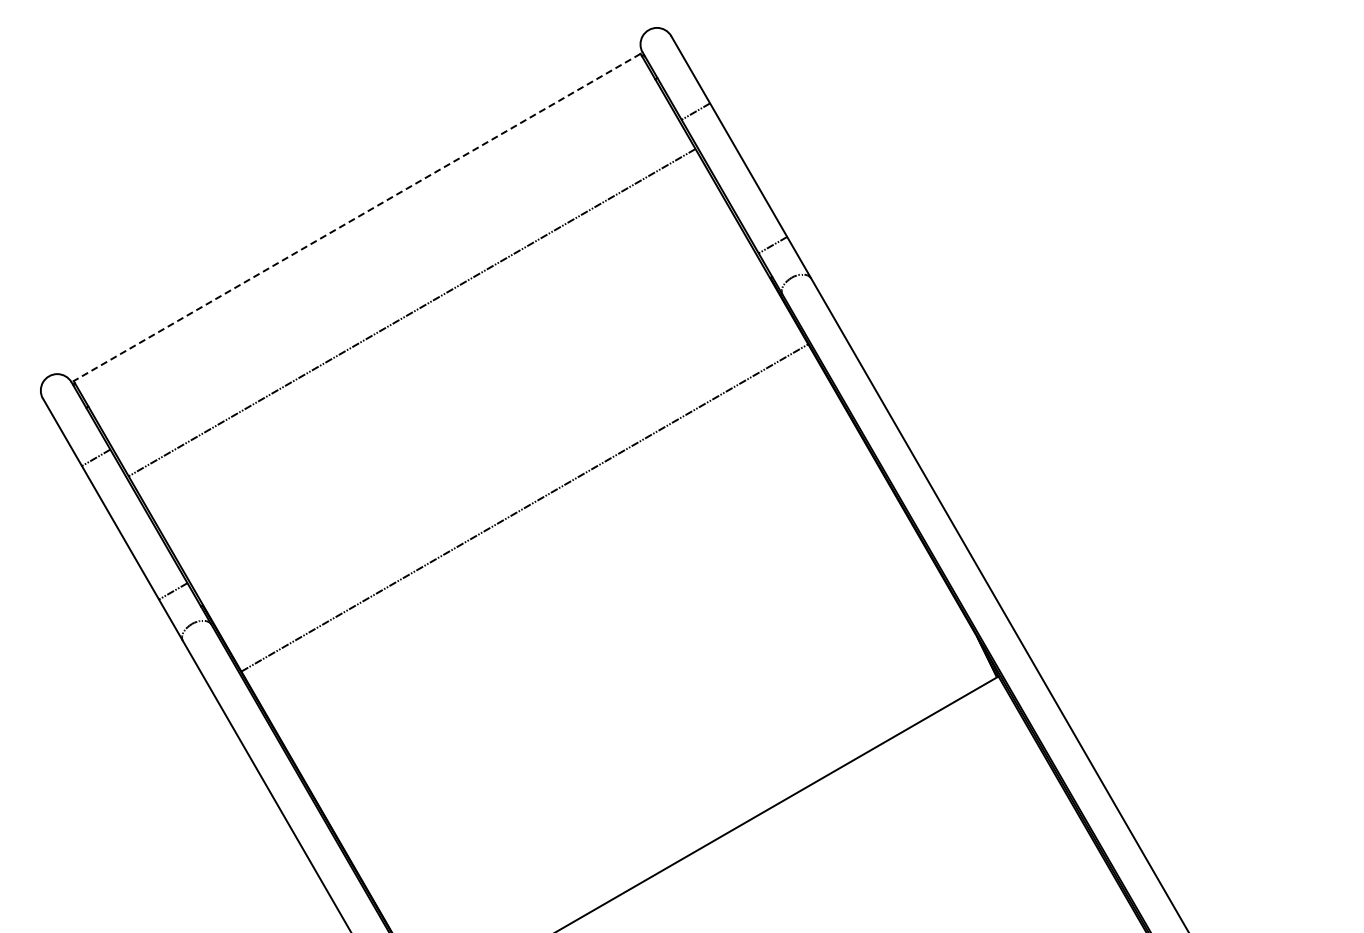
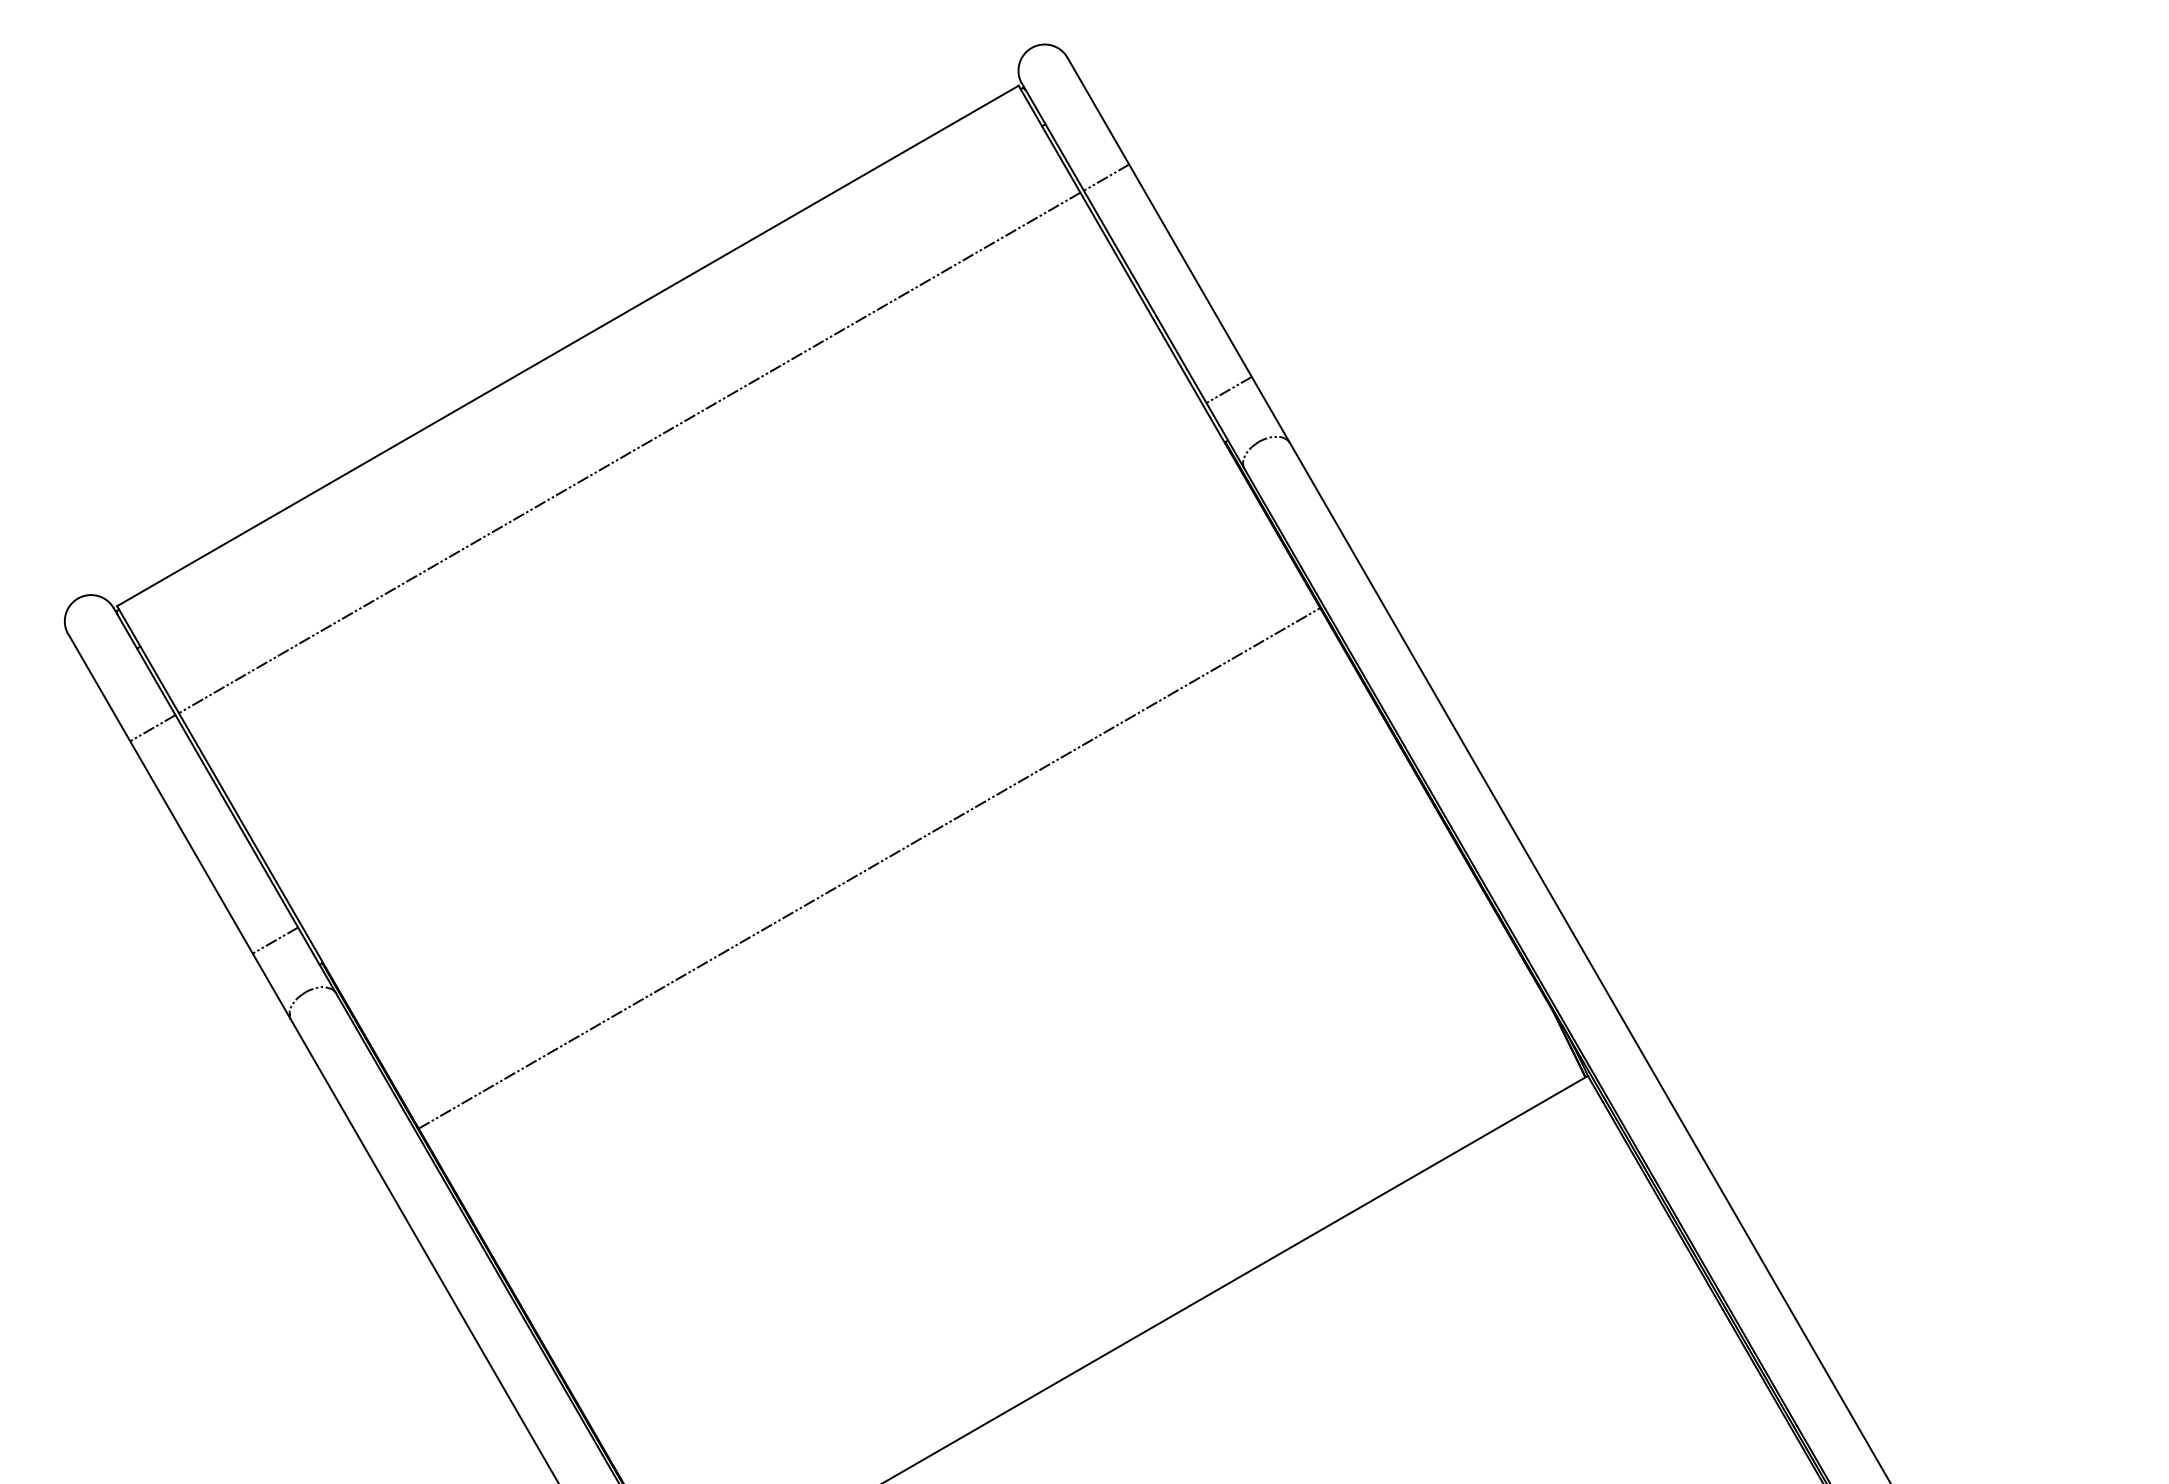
line: (356, 217) -> (566, 346), dashed -> solid
line: (411, 312) -> (628, 452), moved
line: (524, 507) -> (869, 867), moved

